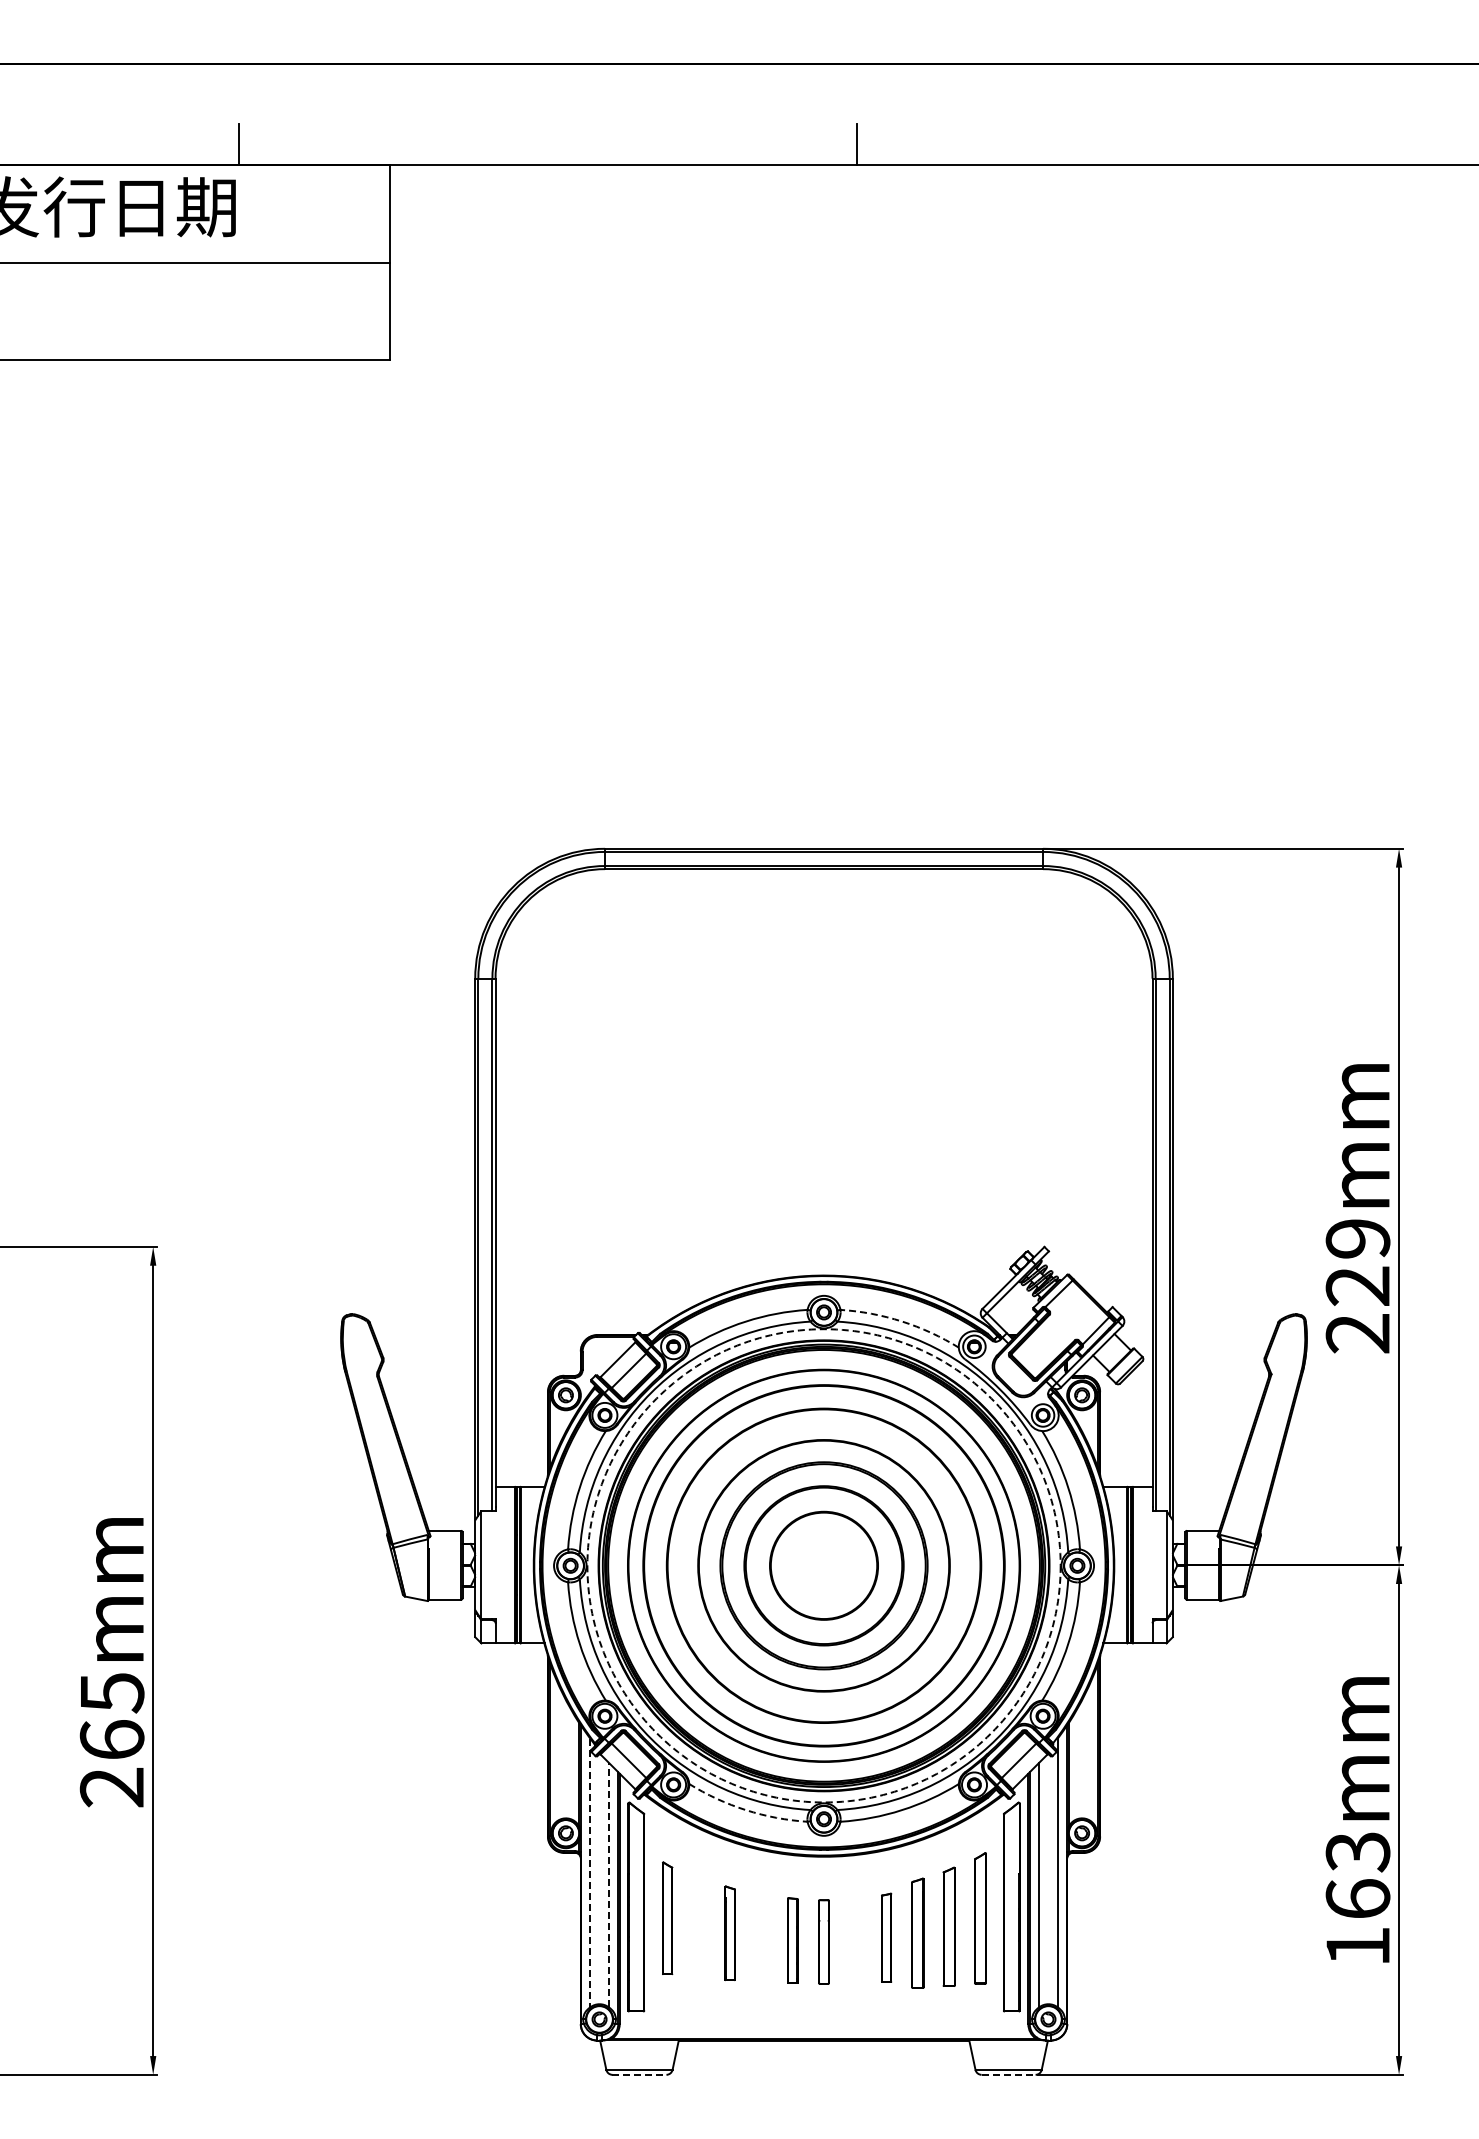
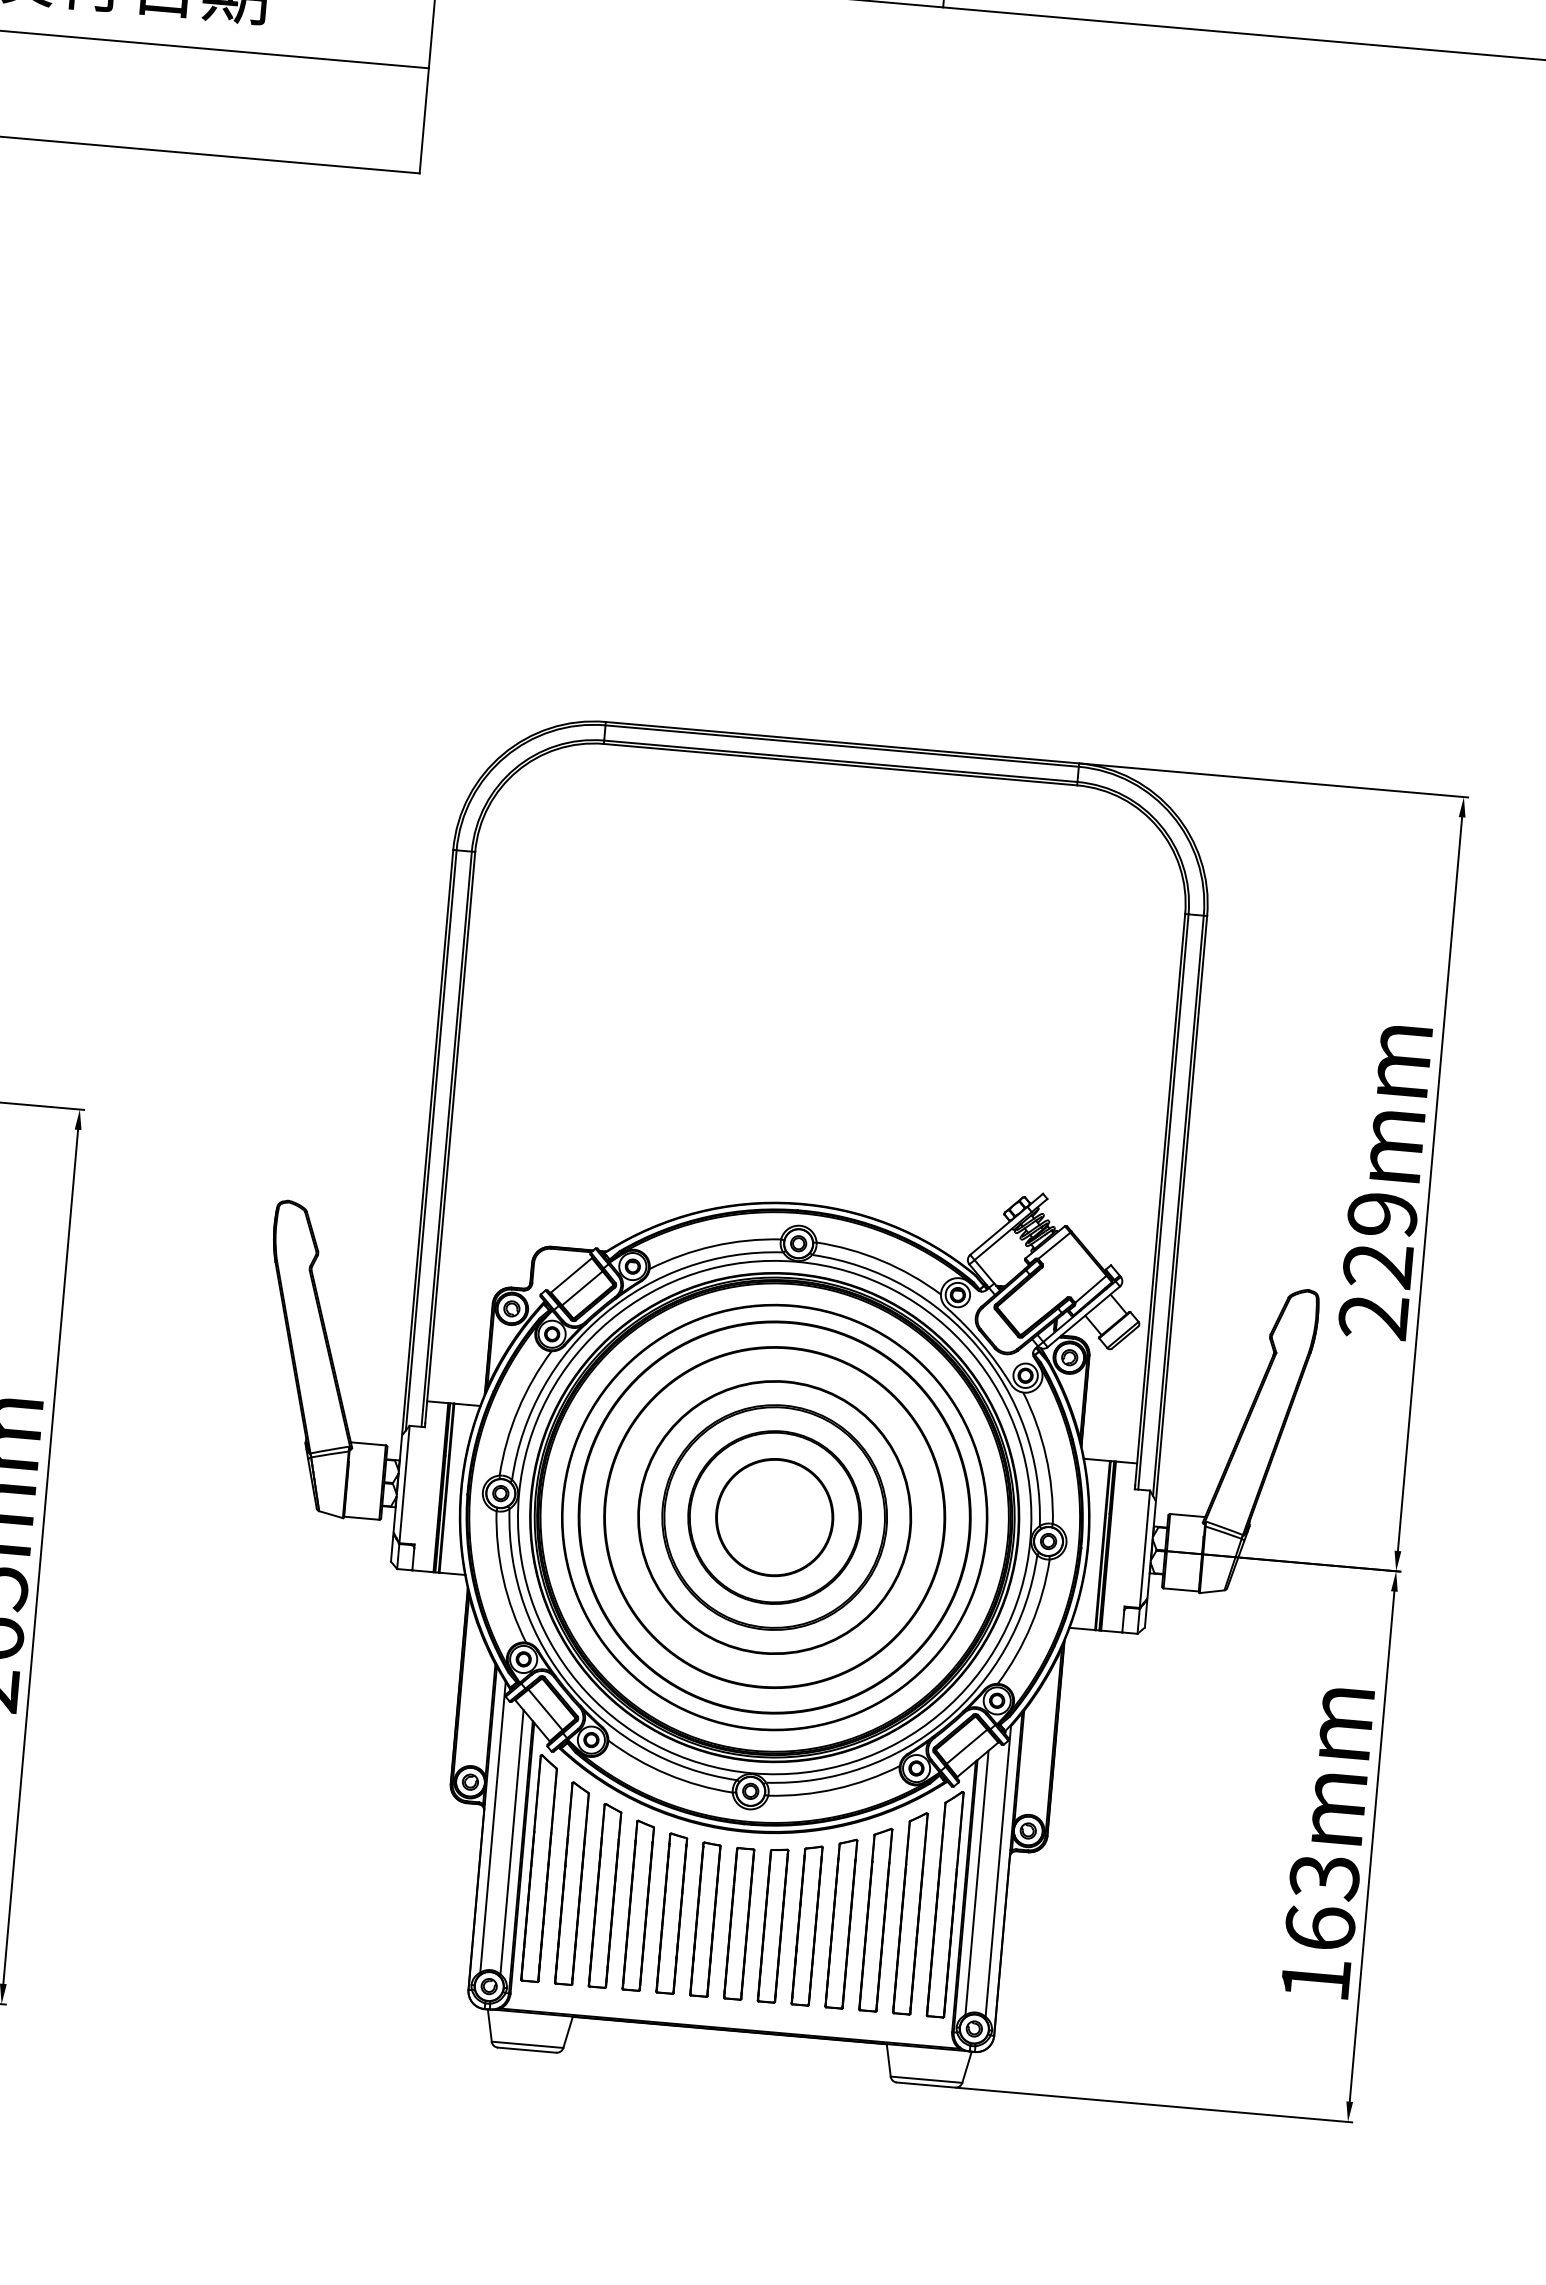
arc: (902, 1321) -> (882, 1260), dashed -> solid
circle: (823, 1565) -> (774, 1517), dashed -> solid
arc: (745, 1810) -> (666, 1774), dashed -> solid
line: (590, 1873) -> (493, 1827), dashed -> solid
line: (608, 1884) -> (511, 1841), dashed -> solid
part: (667, 1918) -> (572, 1883), size x1.67
part: (980, 1918) -> (910, 1913), size x1.43
part: (698, 1926) -> (604, 1895), added
part: (948, 1926) -> (875, 1919), size x1.43
part: (729, 1933) -> (637, 1905), size x1.67
part: (917, 1933) -> (840, 1923), size x1.43
part: (761, 1937) -> (671, 1913), added
part: (886, 1937) -> (807, 1925), size x1.67
part: (792, 1940) -> (705, 1919), size x1.67
part: (855, 1940) -> (773, 1925), added
part: (823, 1941) -> (738, 1923), size x1.67
line: (639, 2074) -> (527, 2049), dashed -> solid
line: (1008, 2074) -> (925, 2084), dashed -> solid

